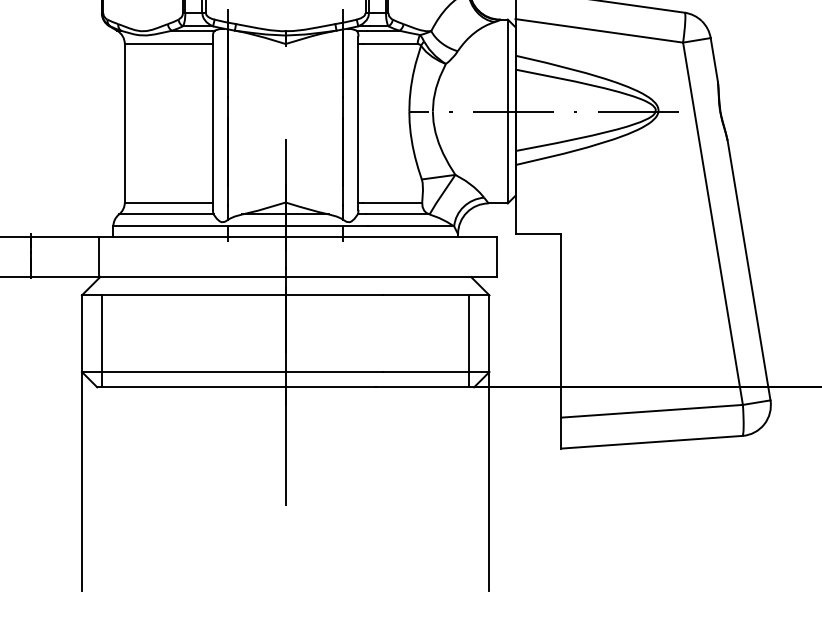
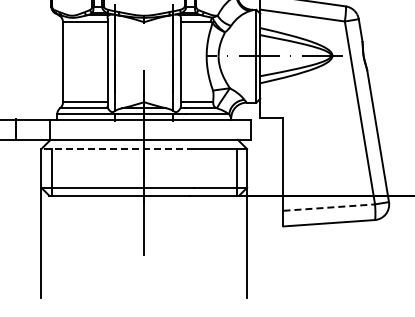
line: (230, 296) -> (116, 149), solid -> dashed
line: (652, 411) -> (329, 207), solid -> dashed

